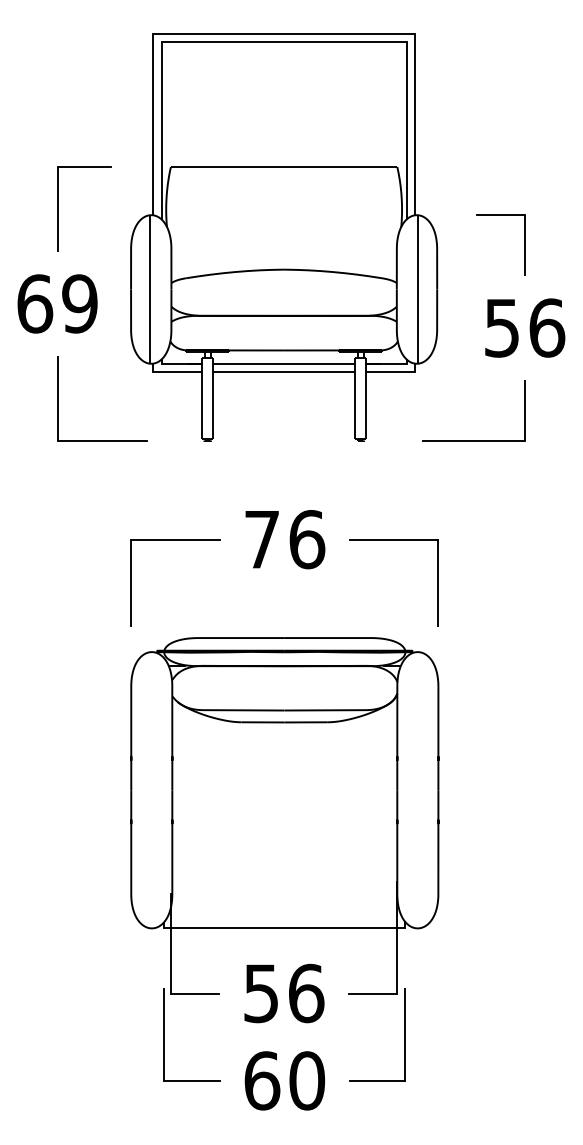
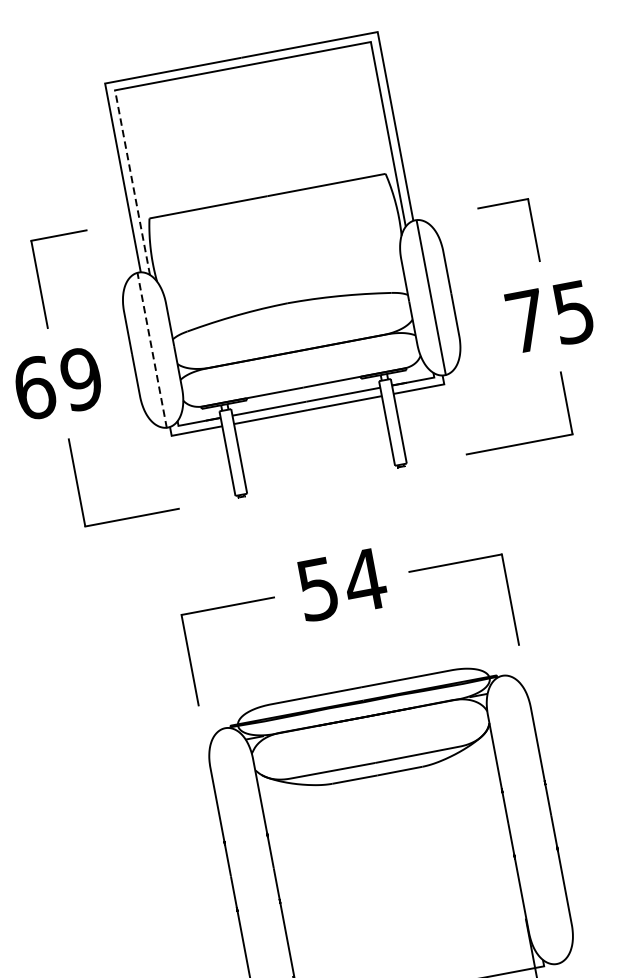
line: (161, 130) -> (132, 182), solid -> dashed
line: (150, 289) -> (152, 350), solid -> dashed
text: (525, 327) -> (550, 316), 56 -> 75
text: (285, 539) -> (342, 584), 76 -> 54

